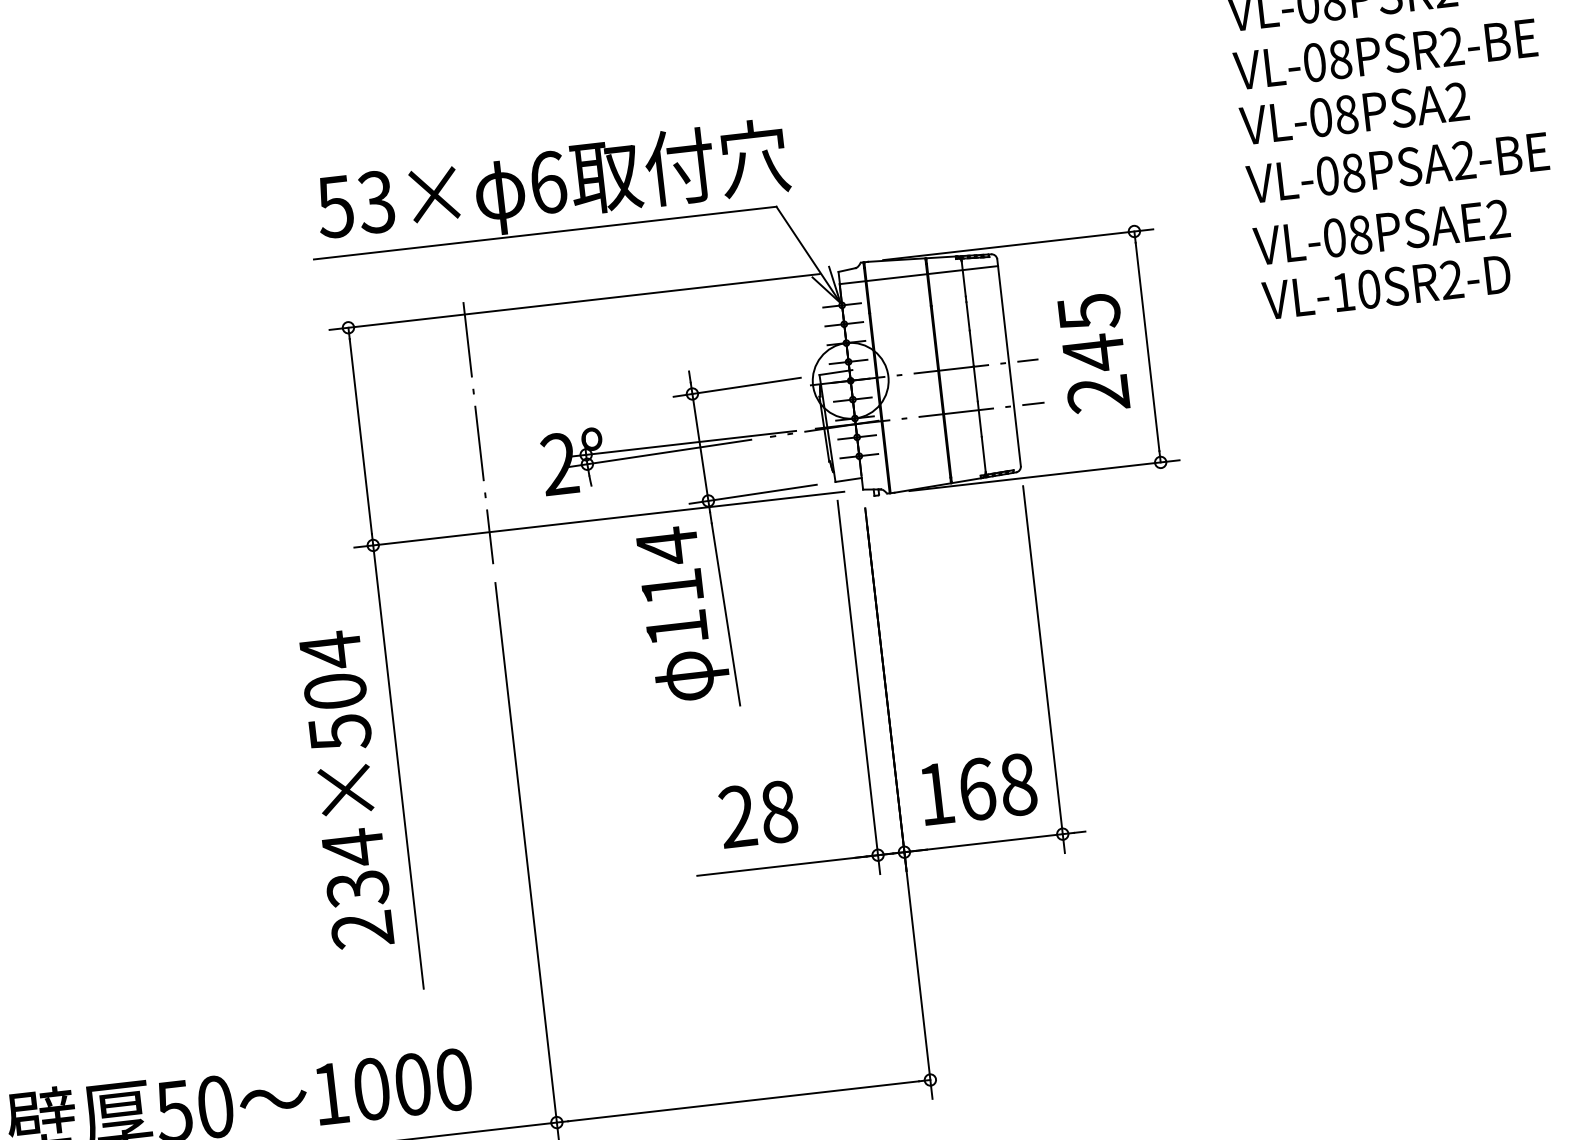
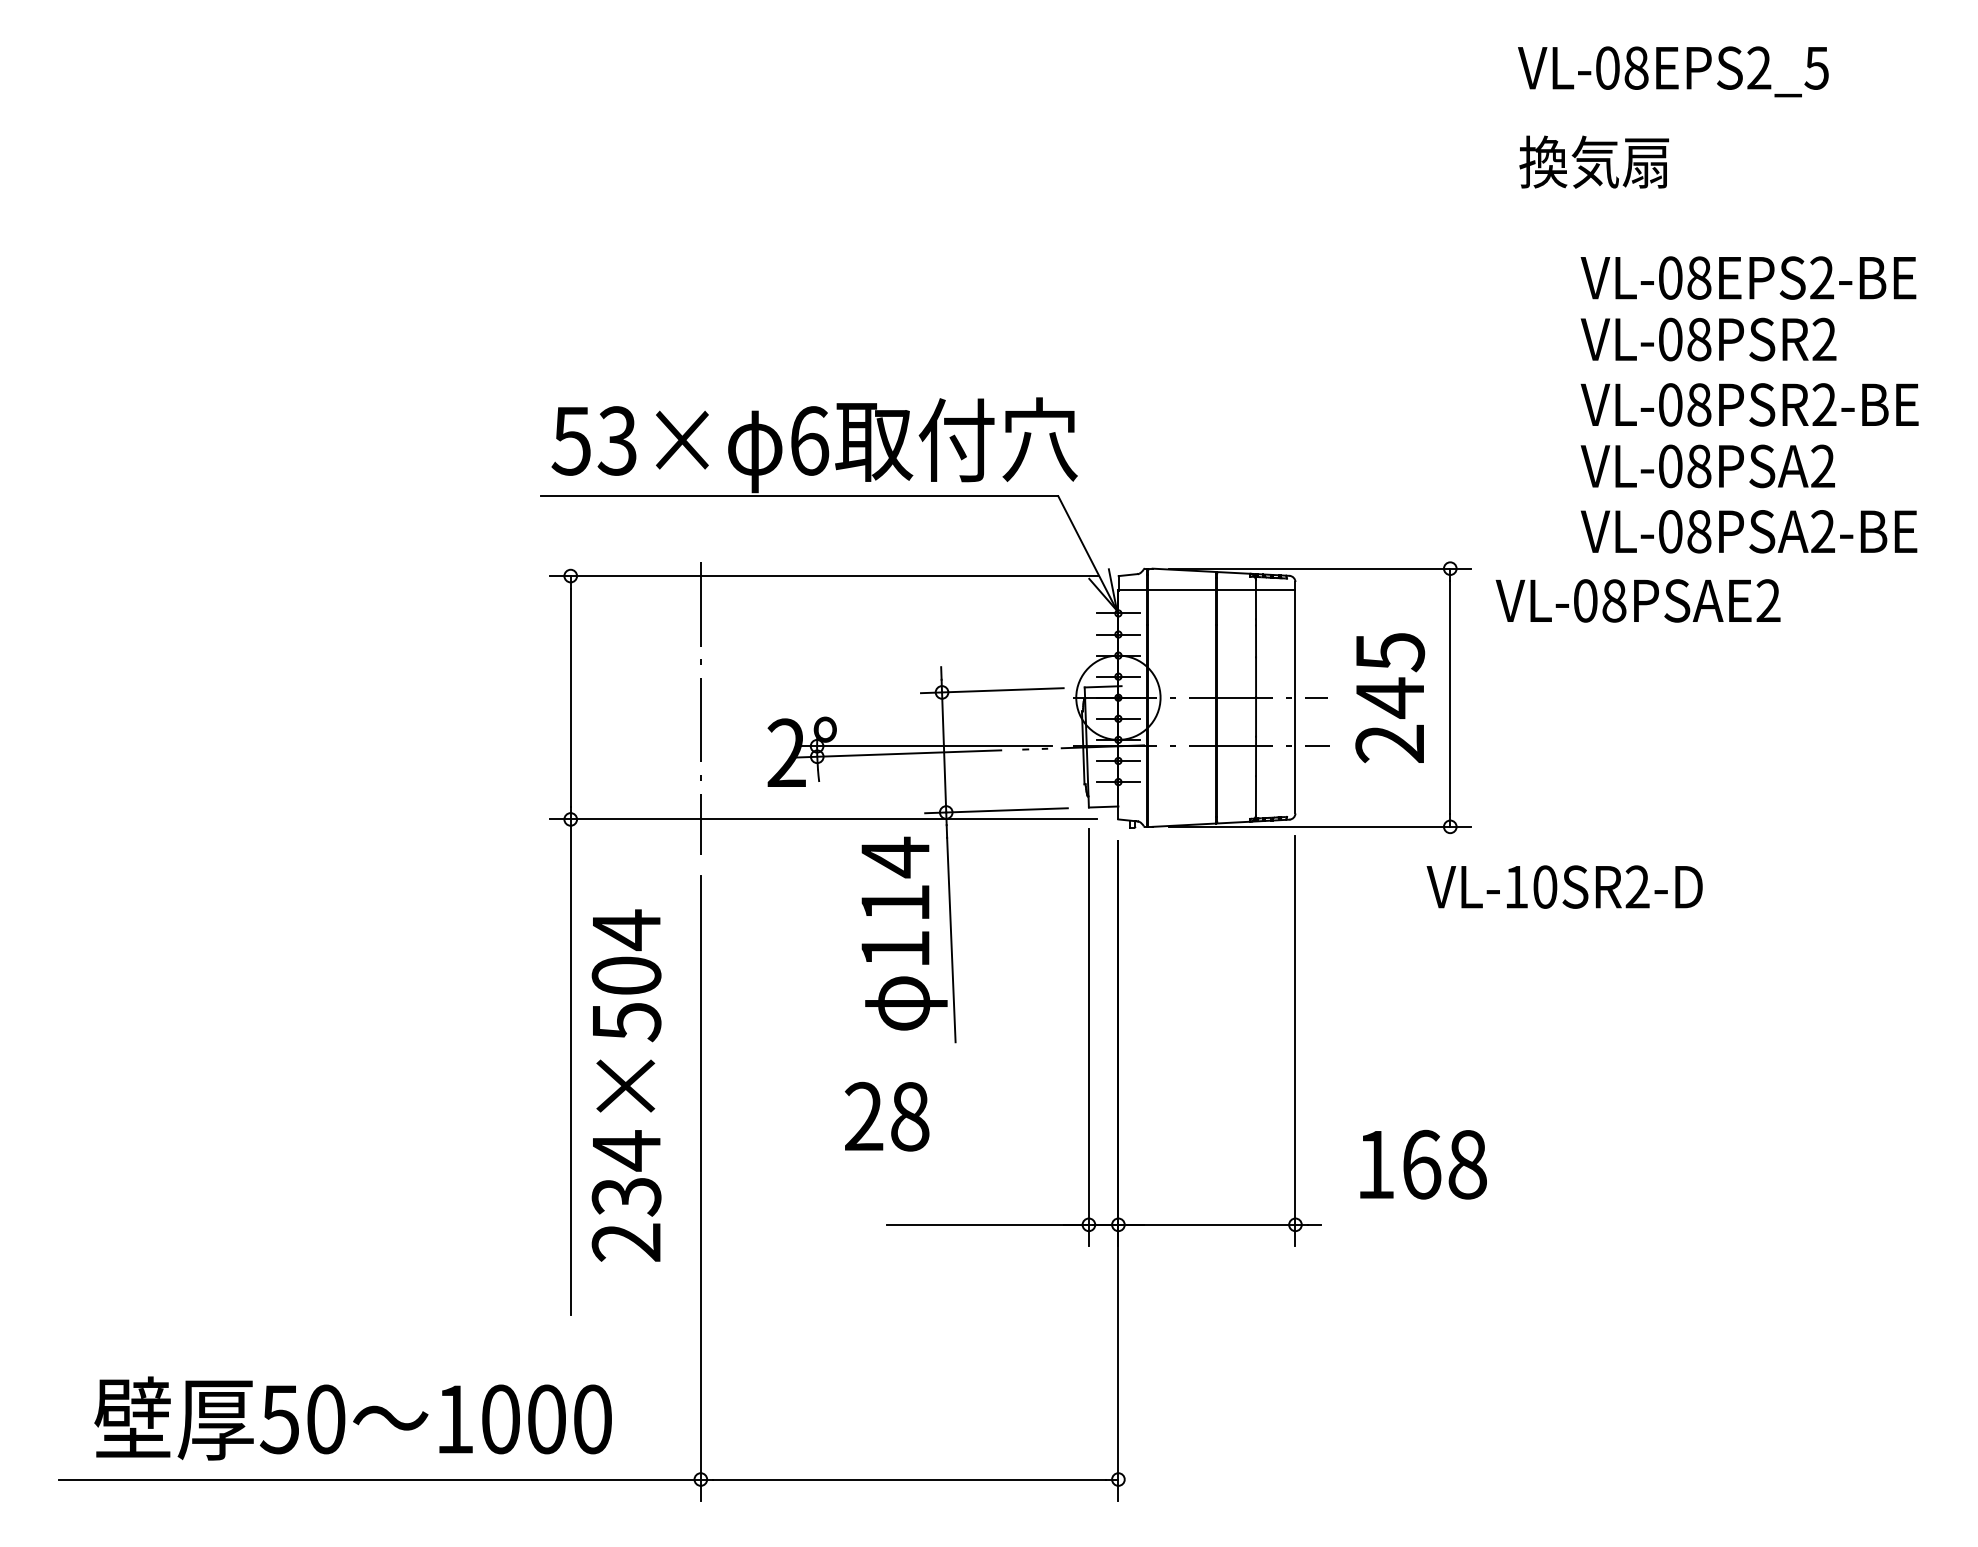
text: (1381, 232) -> (1637, 600), moved
text: (1386, 286) -> (1564, 886), moved
text: (346, 789) -> (626, 1085), moved
text: (978, 789) -> (1423, 1164), moved
text: (758, 814) -> (887, 1116), moved

